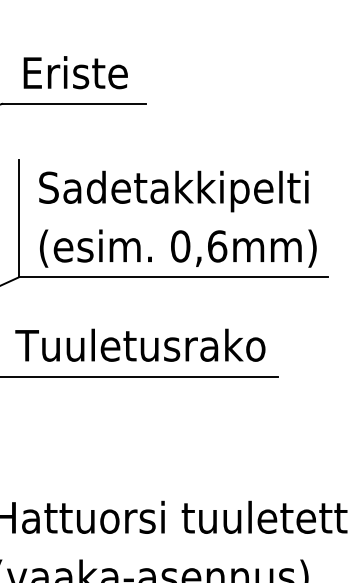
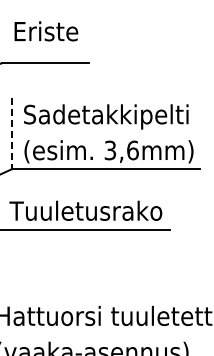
text: (75, 72) -> (46, 31), moved
line: (18, 218) -> (11, 133), solid -> dashed
text: (180, 246) -> (110, 150), 0,6mm) -> 3,6mm)

